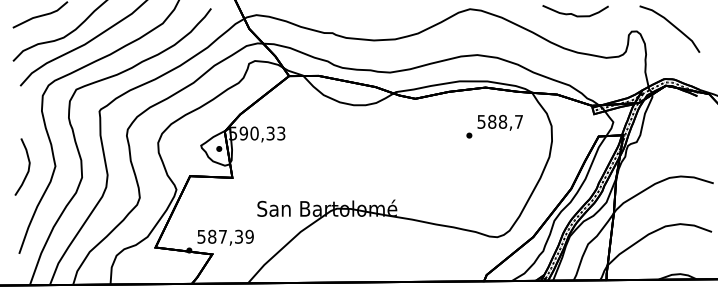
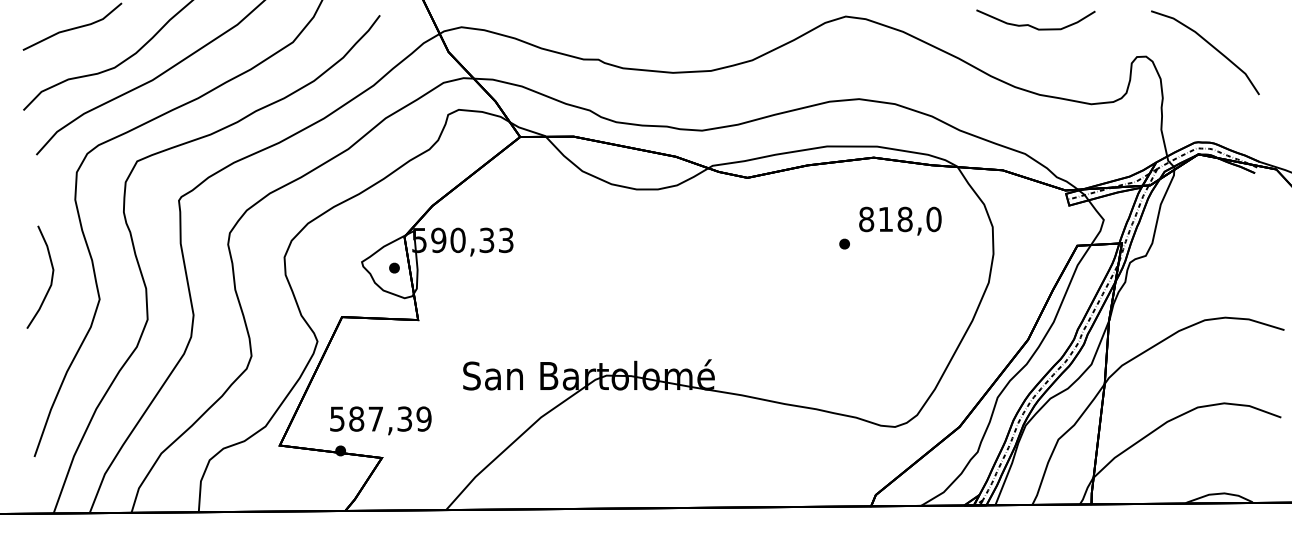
text: (500, 121) -> (900, 218), 588,7 -> 818,0
curve: (28, 166) -> (51, 276), moved
text: (225, 237) -> (380, 420), moved

